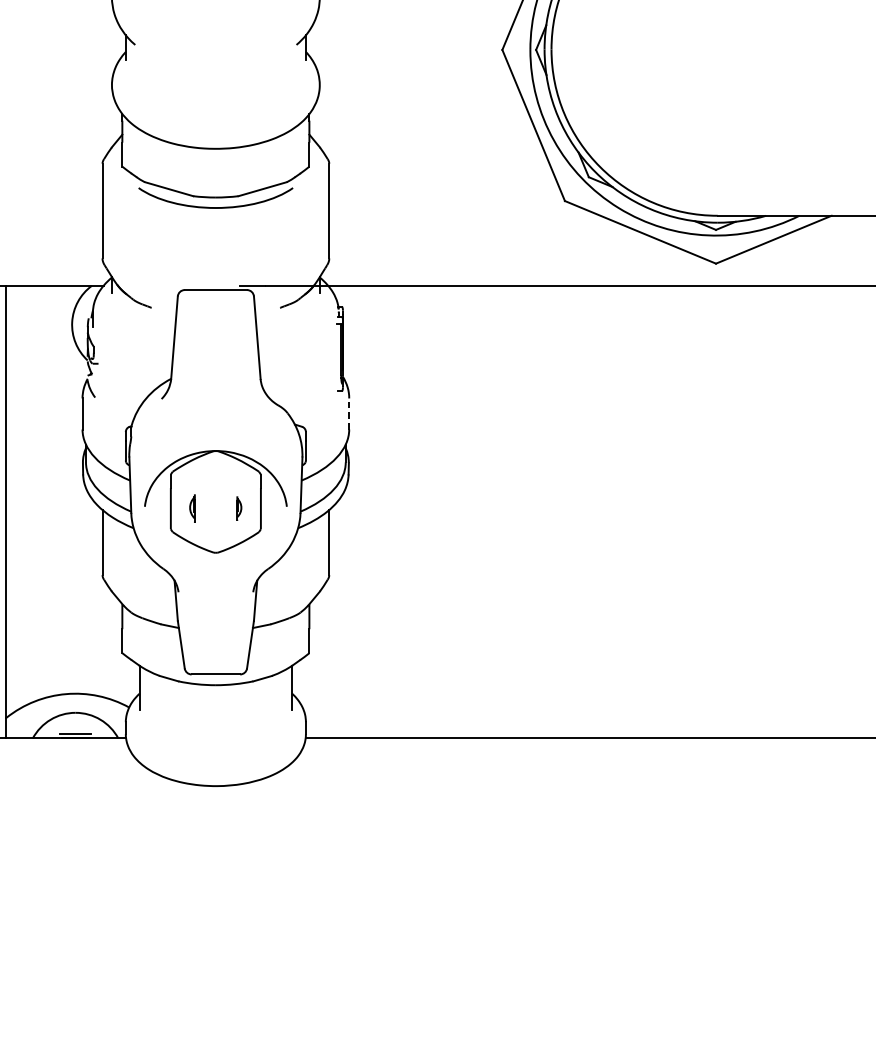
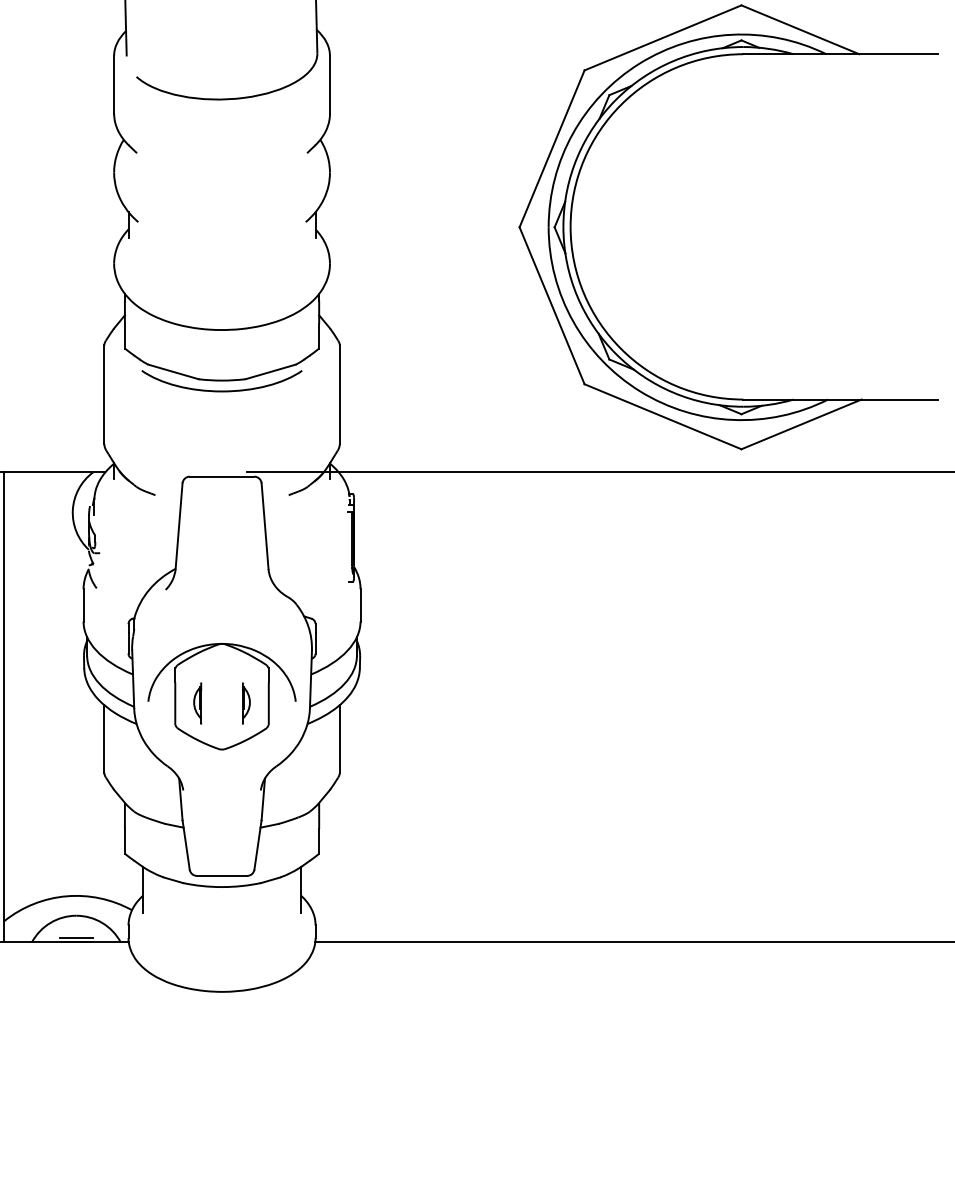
line: (349, 413) -> (360, 604), dashed -> solid
part: (192, 508) -> (197, 703), size x1.43
part: (239, 508) -> (246, 703), size x1.67

